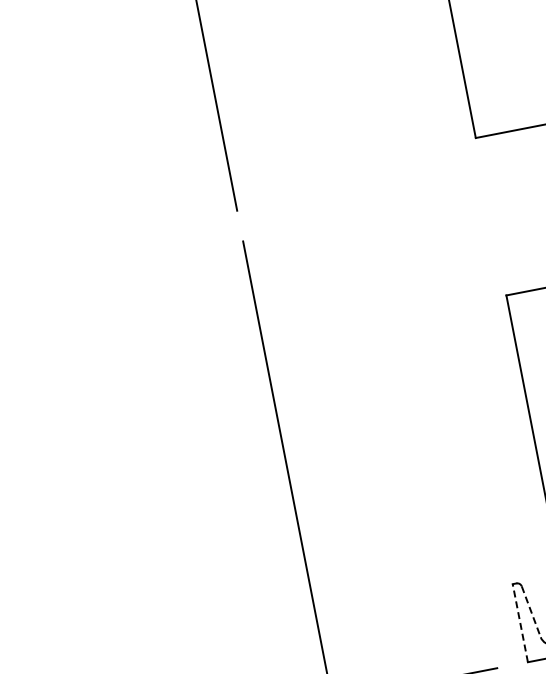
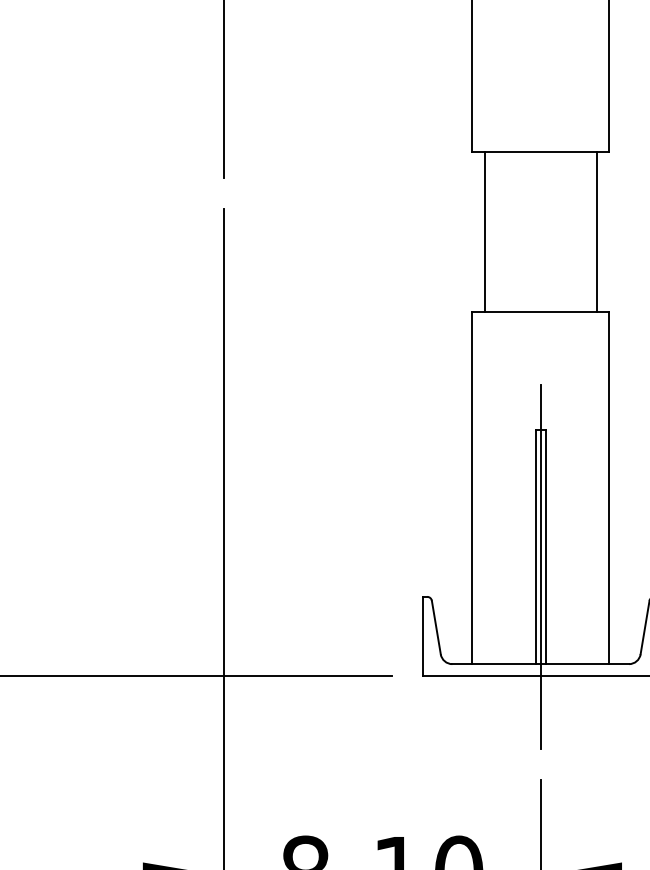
line: (502, 213) -> (484, 231), added
line: (531, 612) -> (436, 628), dashed -> solid
line: (520, 623) -> (423, 636), dashed -> solid

